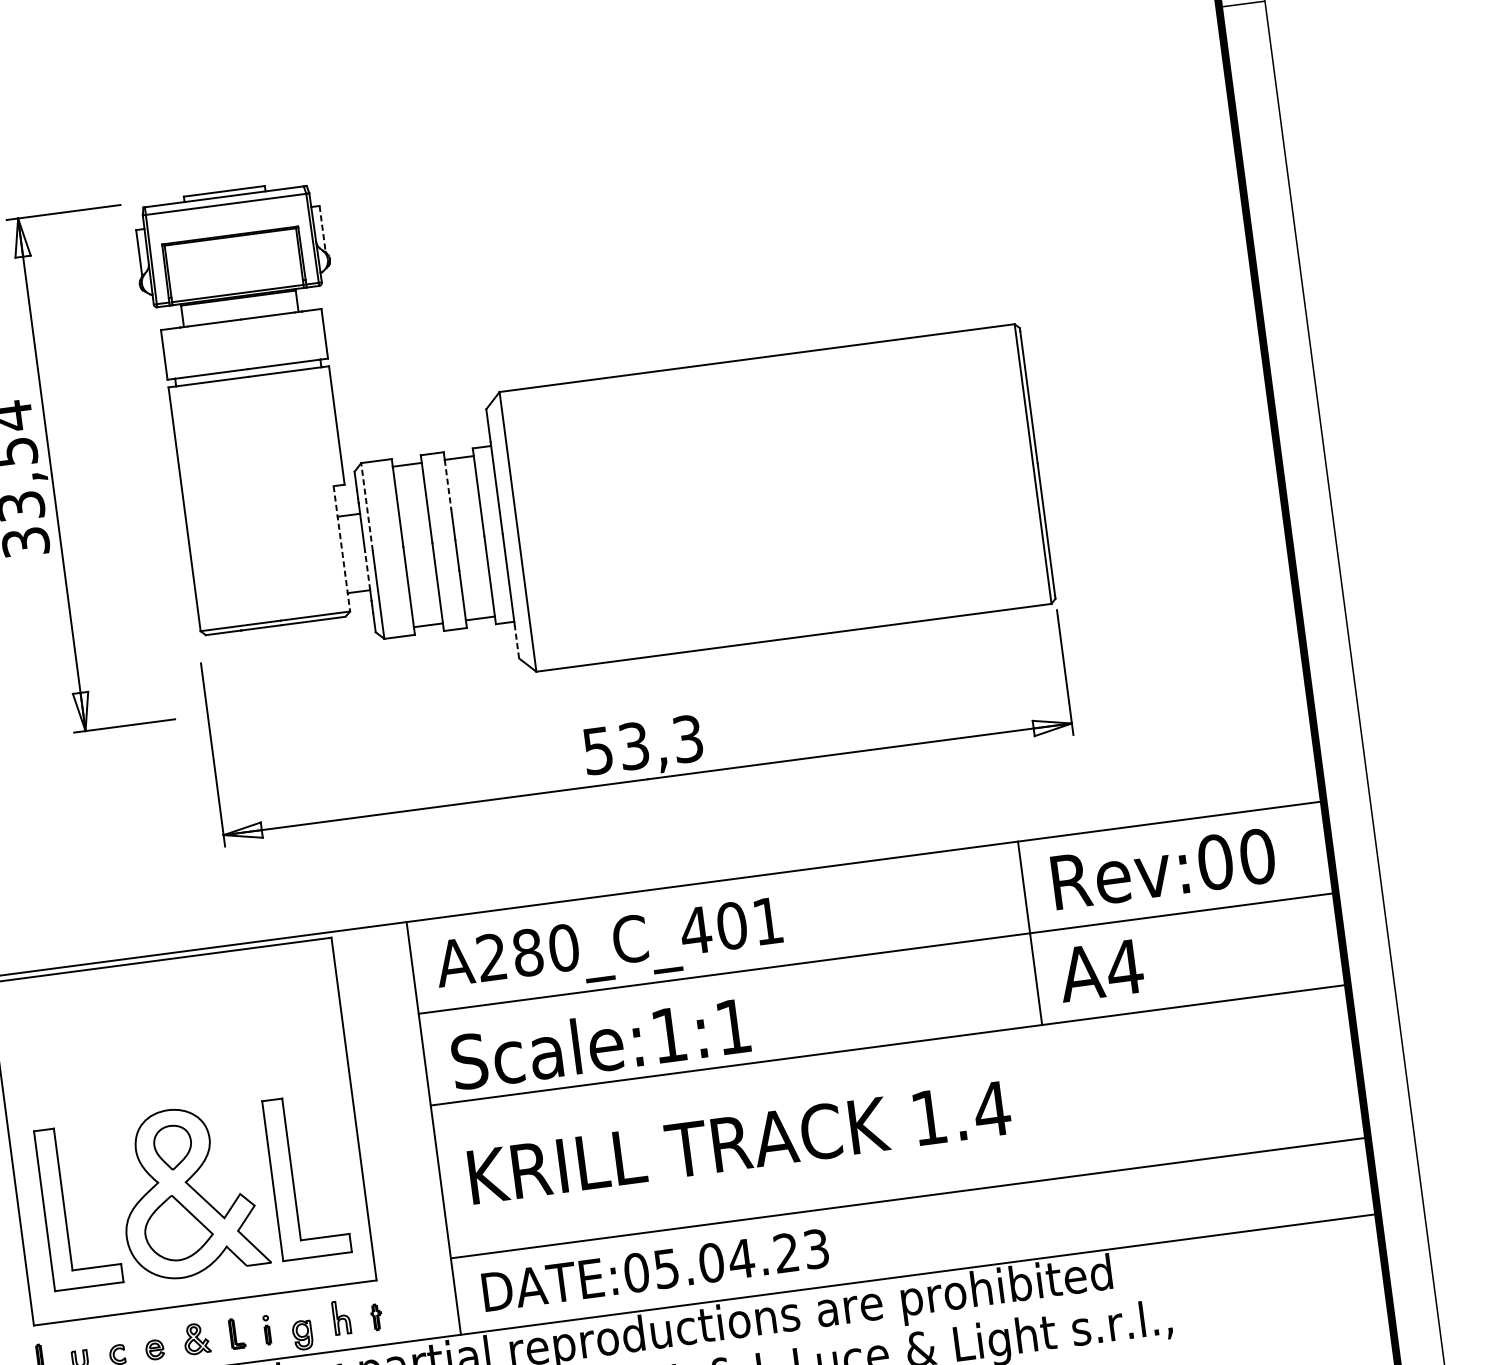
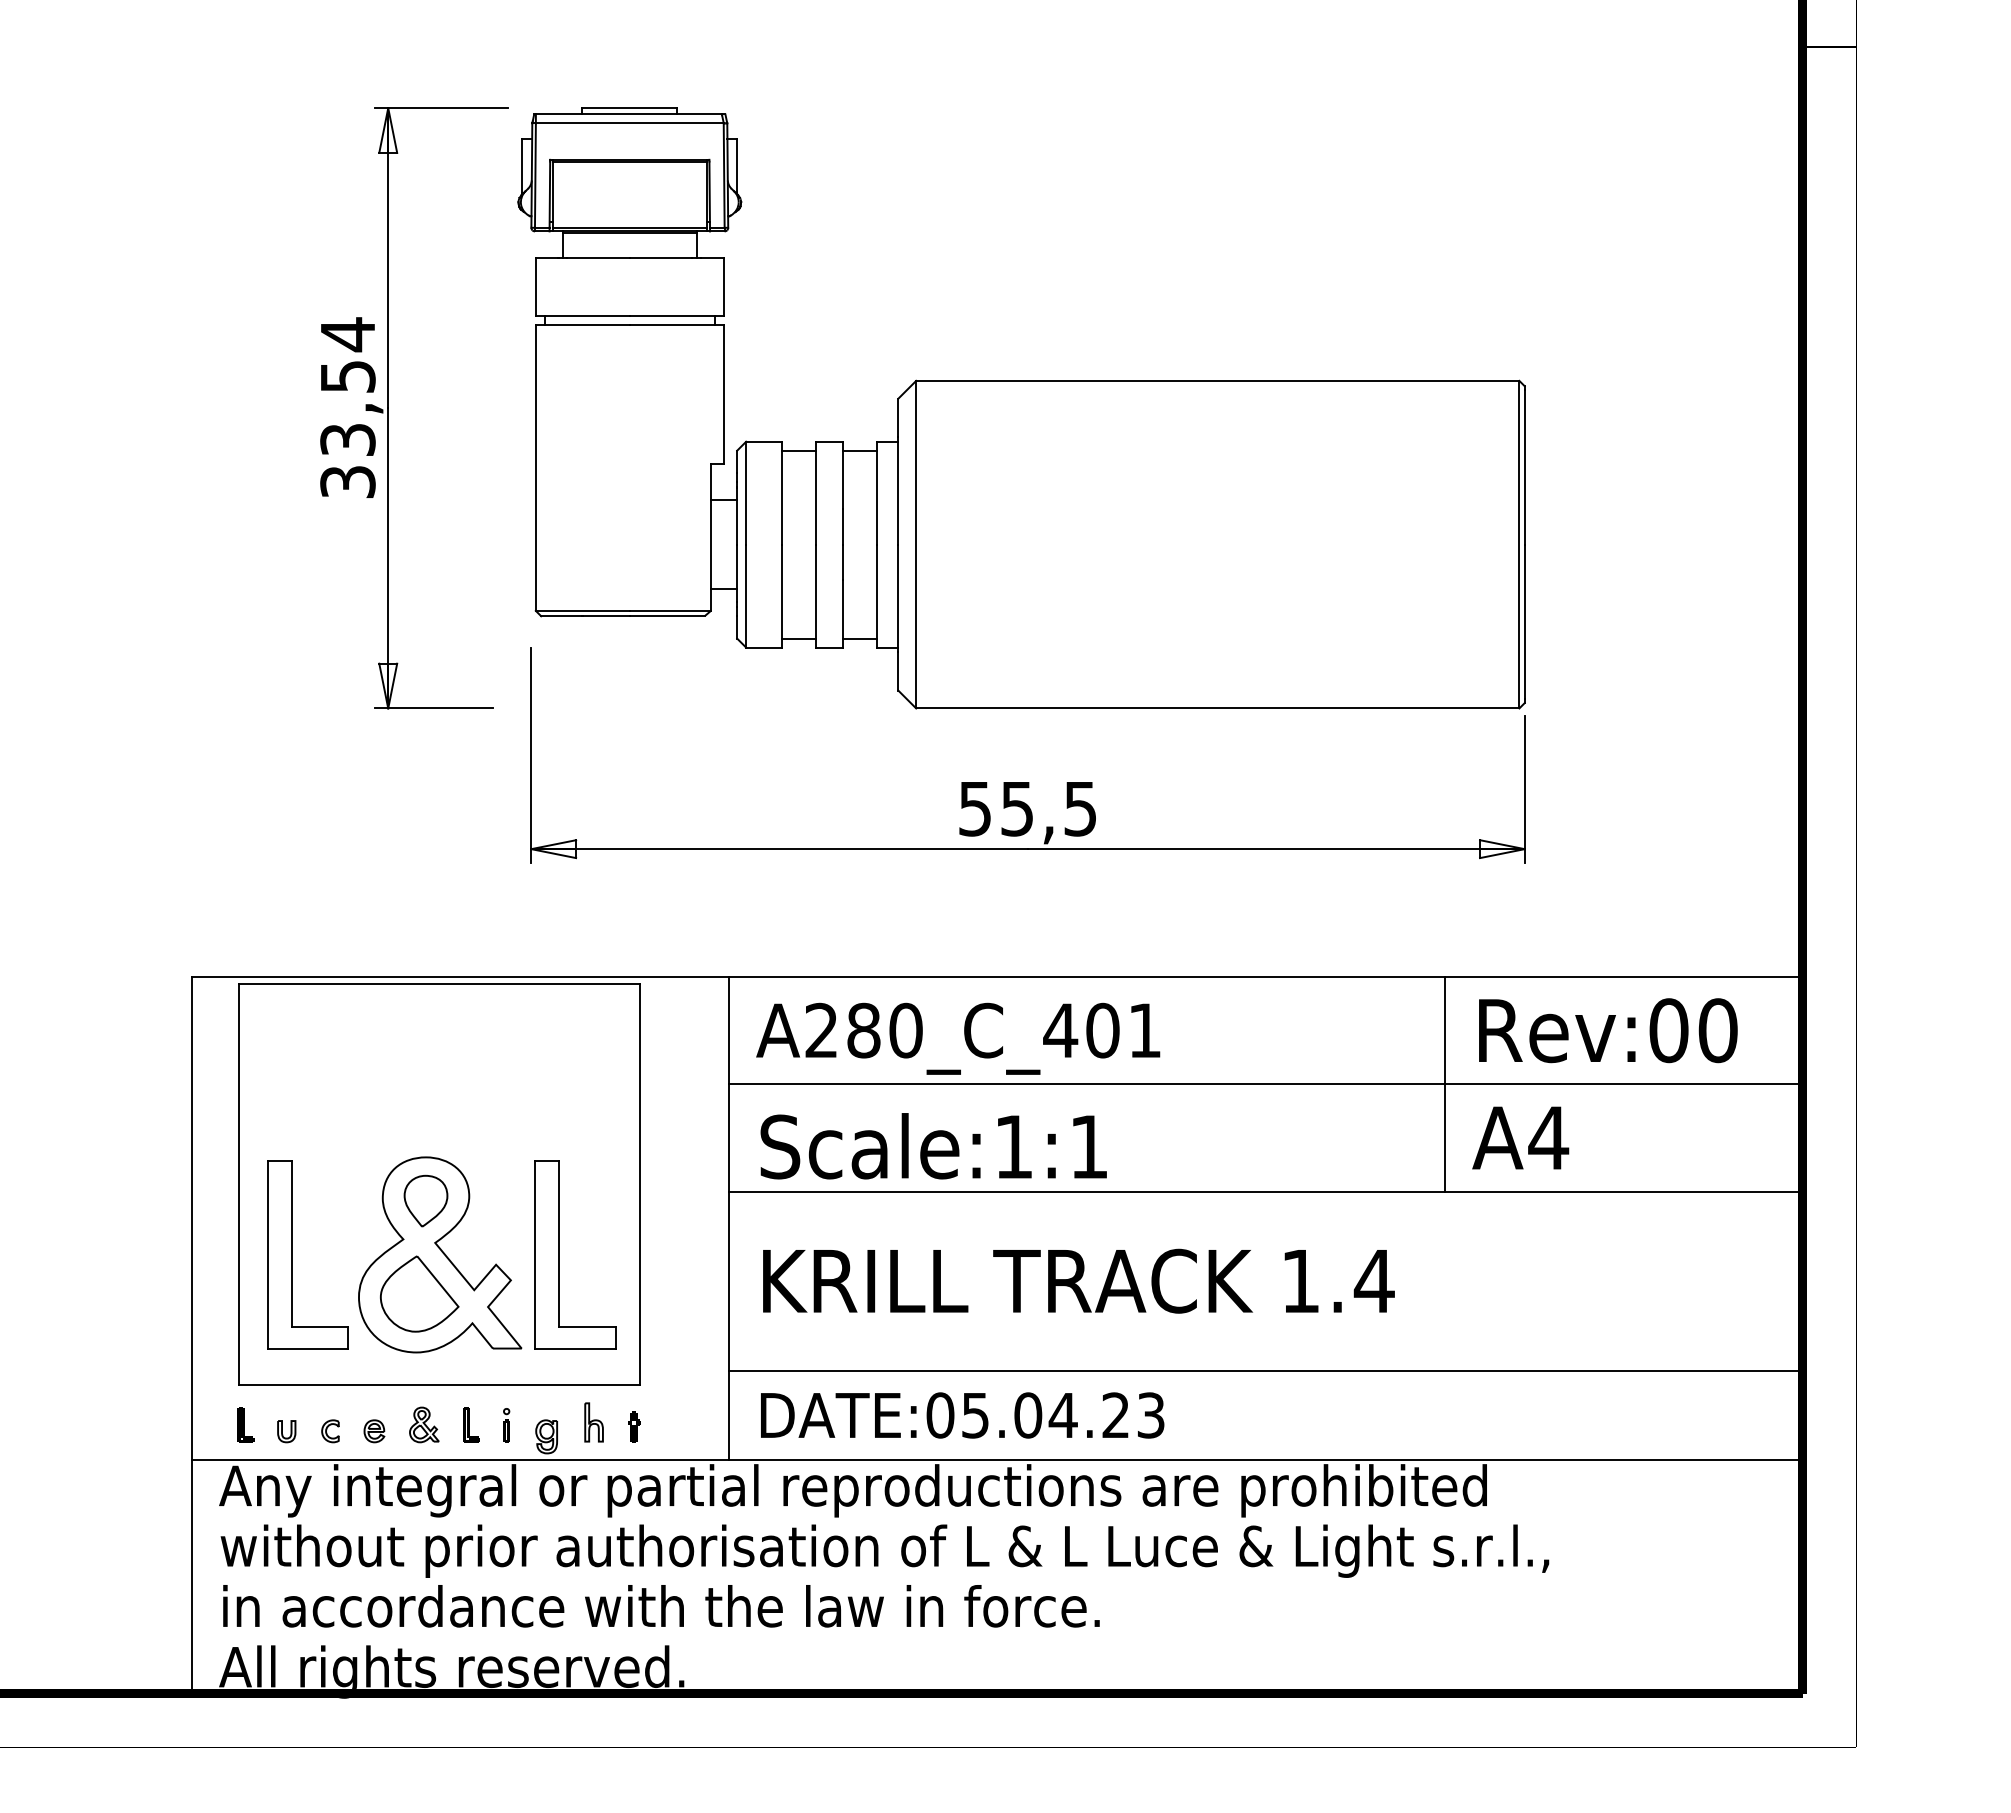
line: (322, 229) -> (737, 166), dashed -> solid
line: (447, 485) -> (842, 480), dashed -> solid
line: (367, 506) -> (746, 492), dashed -> solid
line: (341, 549) -> (710, 538), dashed -> solid
line: (367, 570) -> (737, 566), dashed -> solid
line: (517, 641) -> (898, 670), dashed -> solid
text: (660, 742) -> (1048, 808), 53,3 -> 55,5

